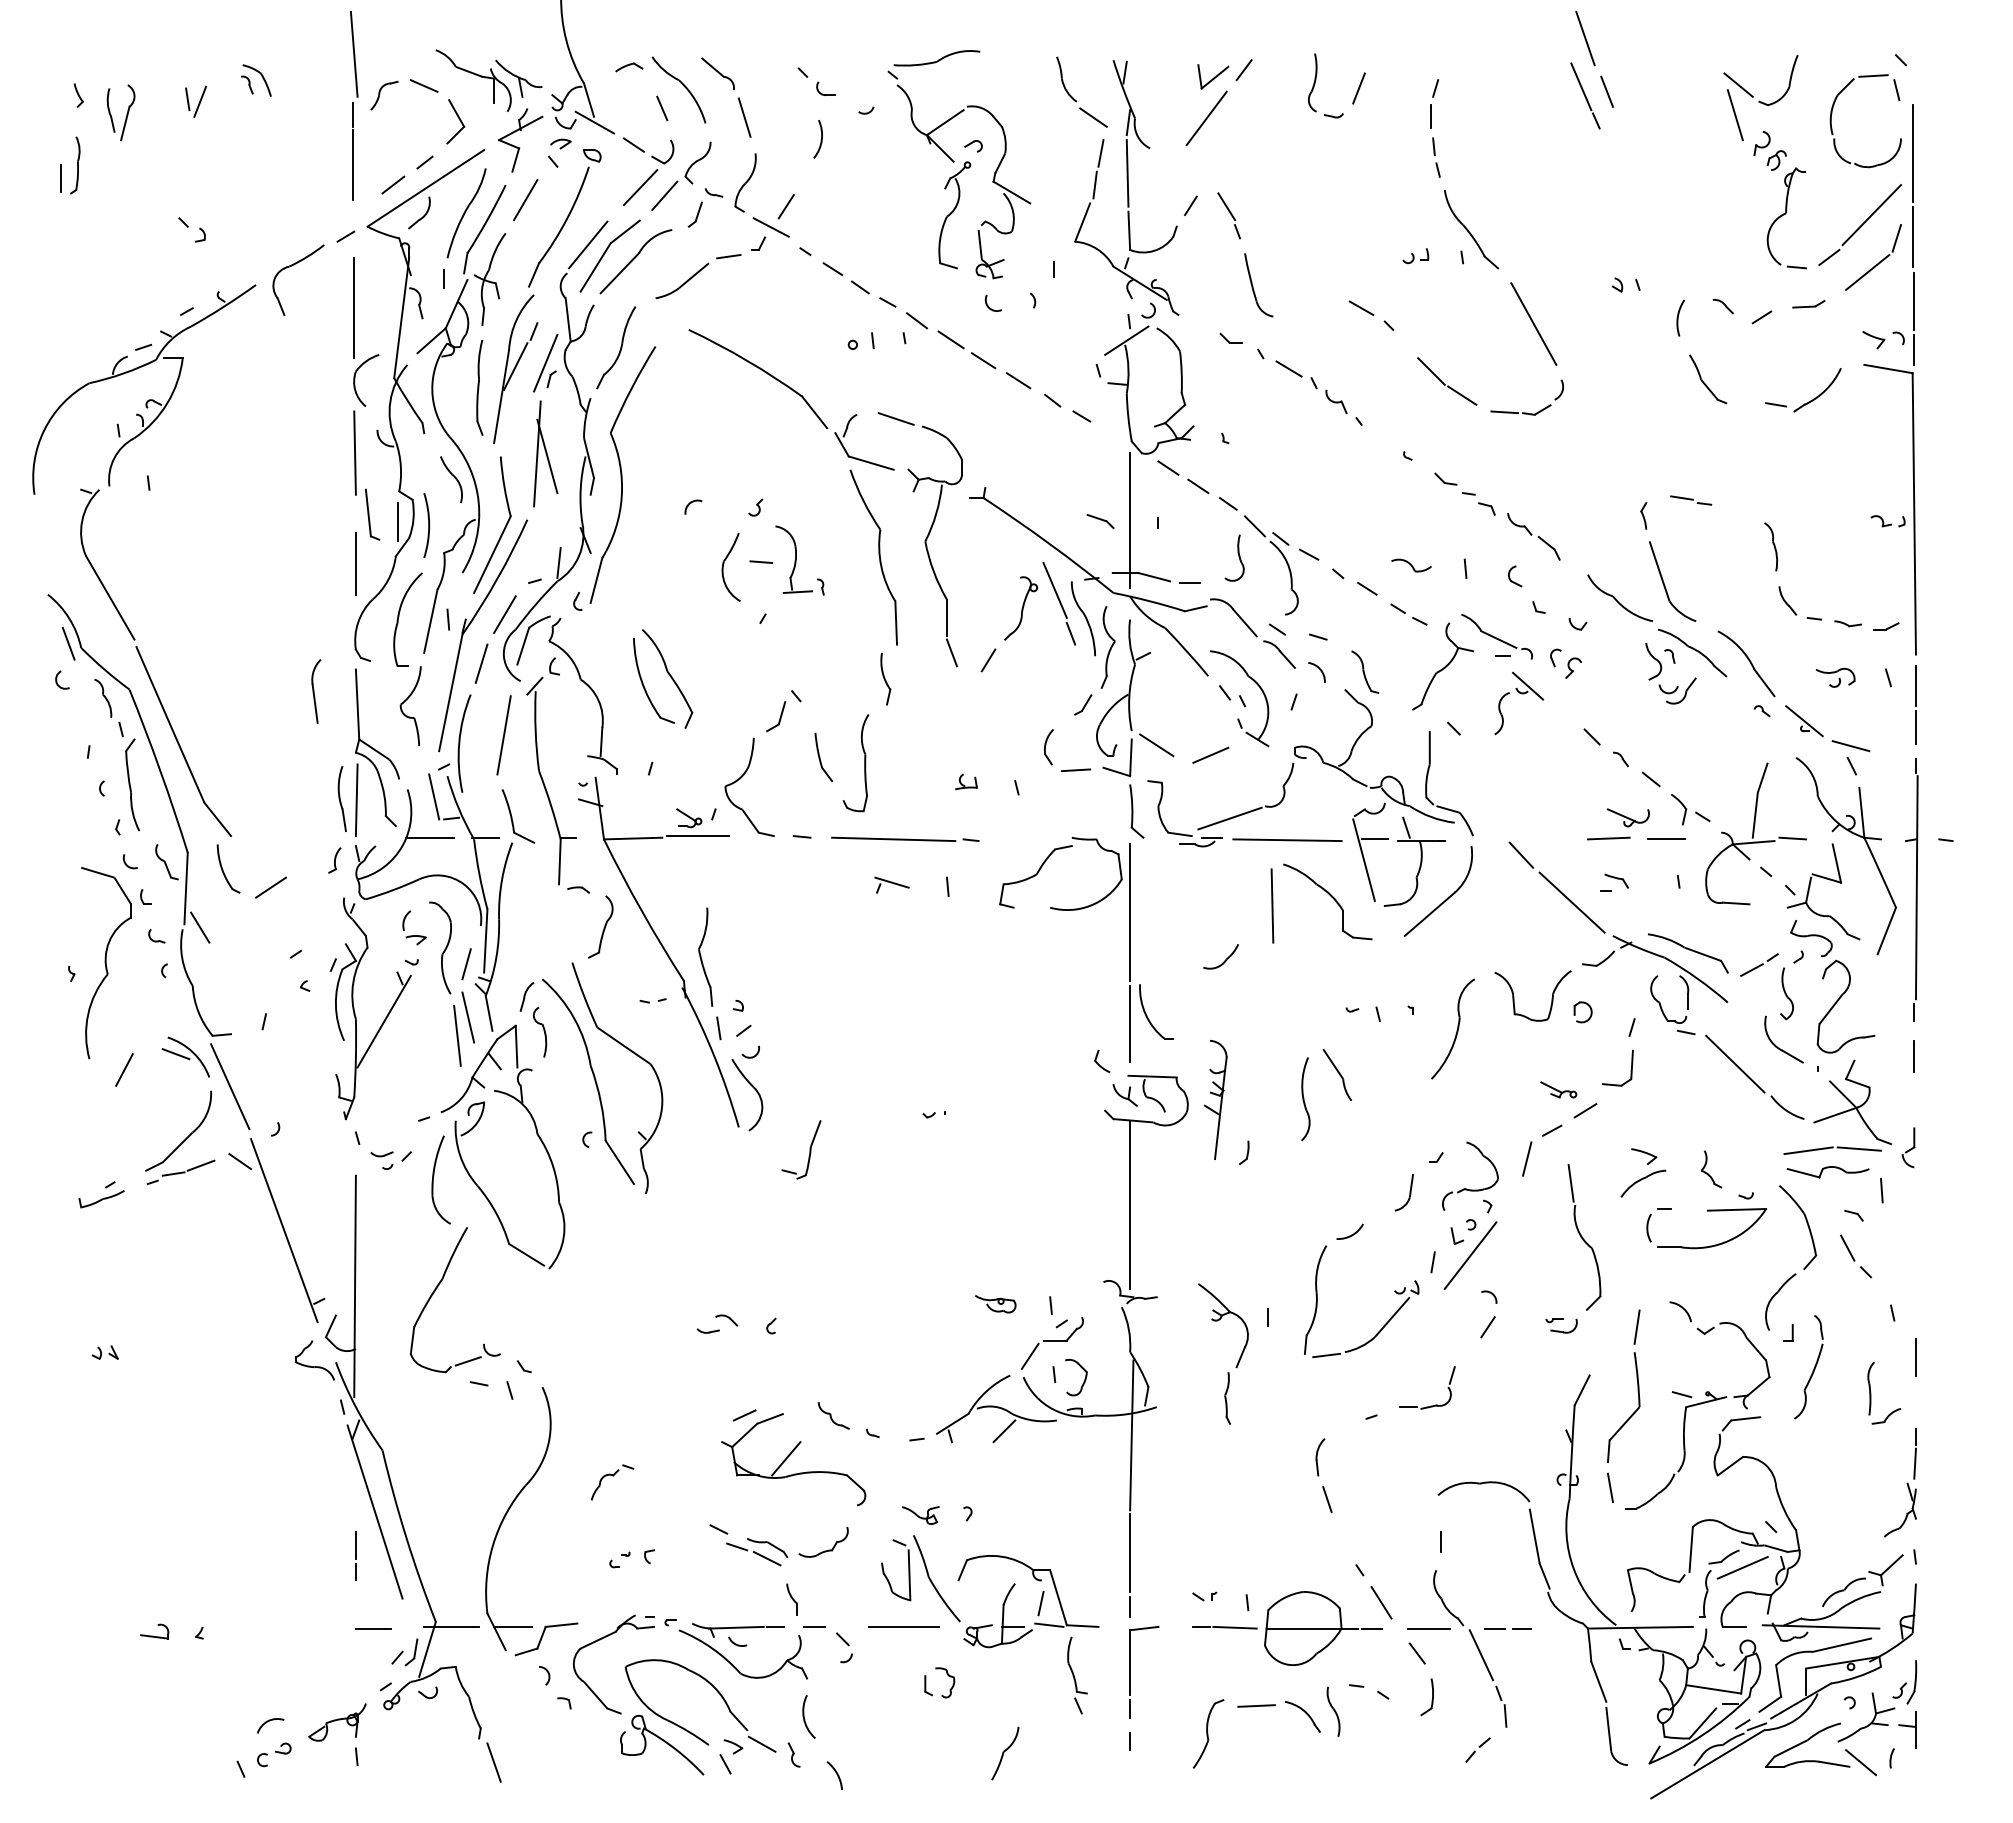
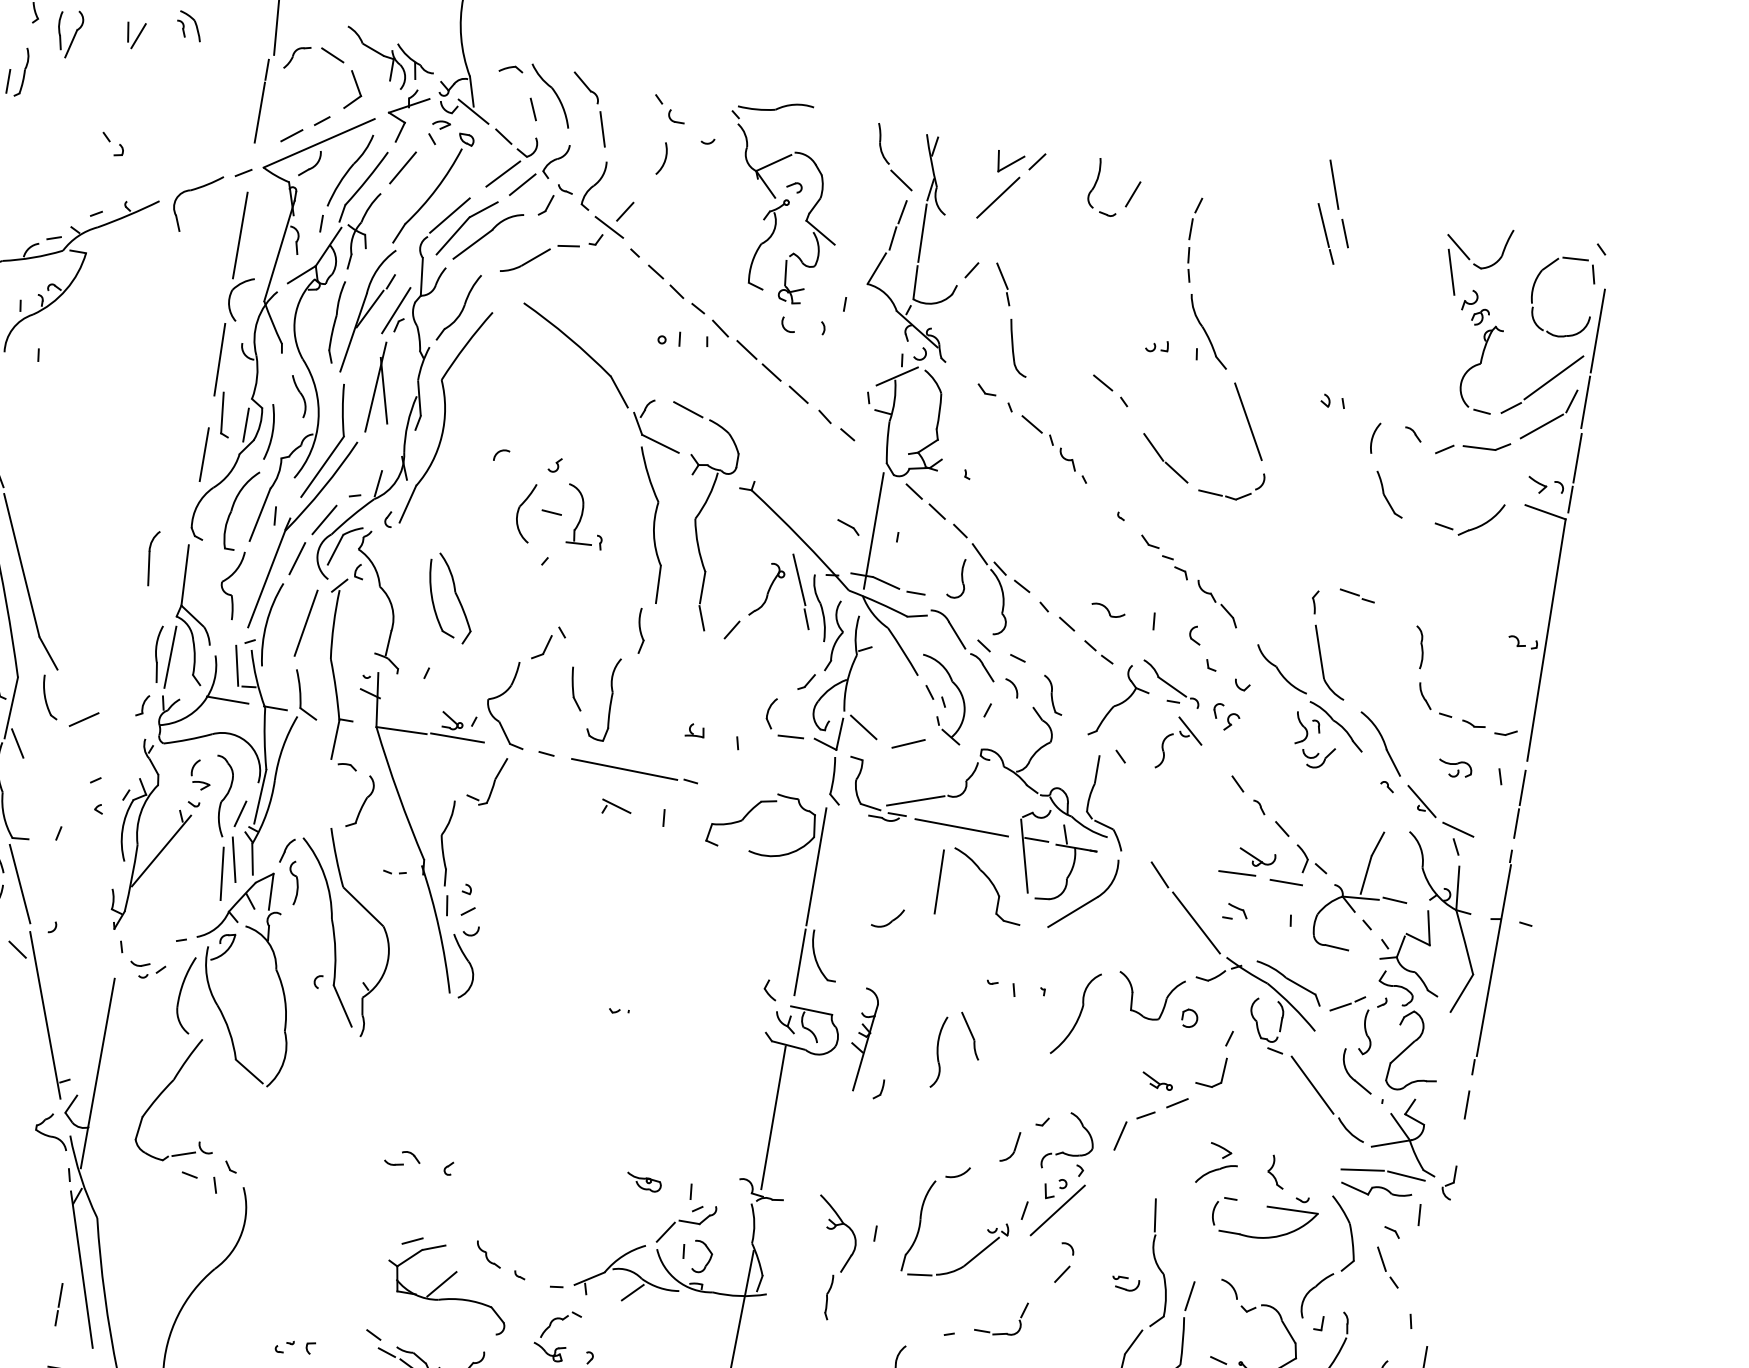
part: (1808, 303) -> (1486, 444), size x1.67
part: (809, 1149) -> (493, 781), moved
part: (1584, 1237) -> (1158, 1263), moved
part: (612, 1482) -> (561, 1325), moved

